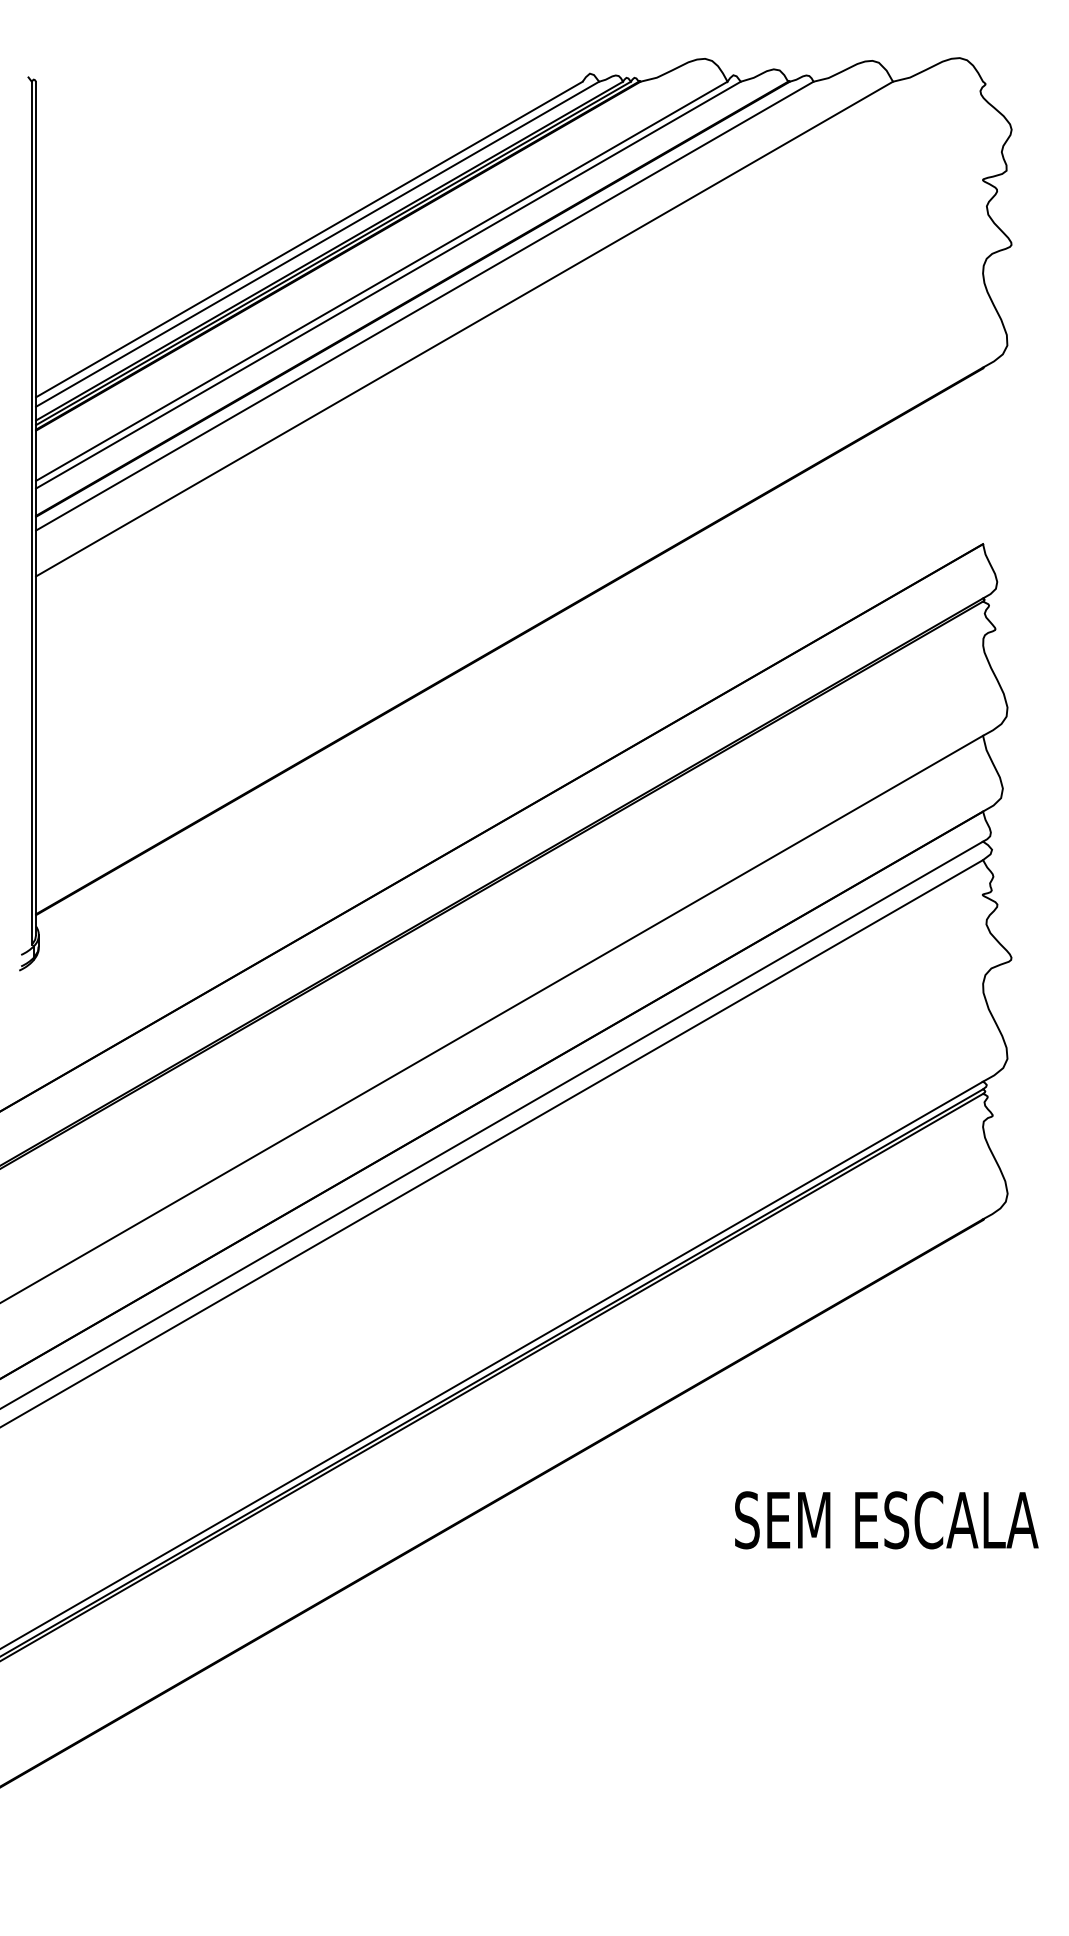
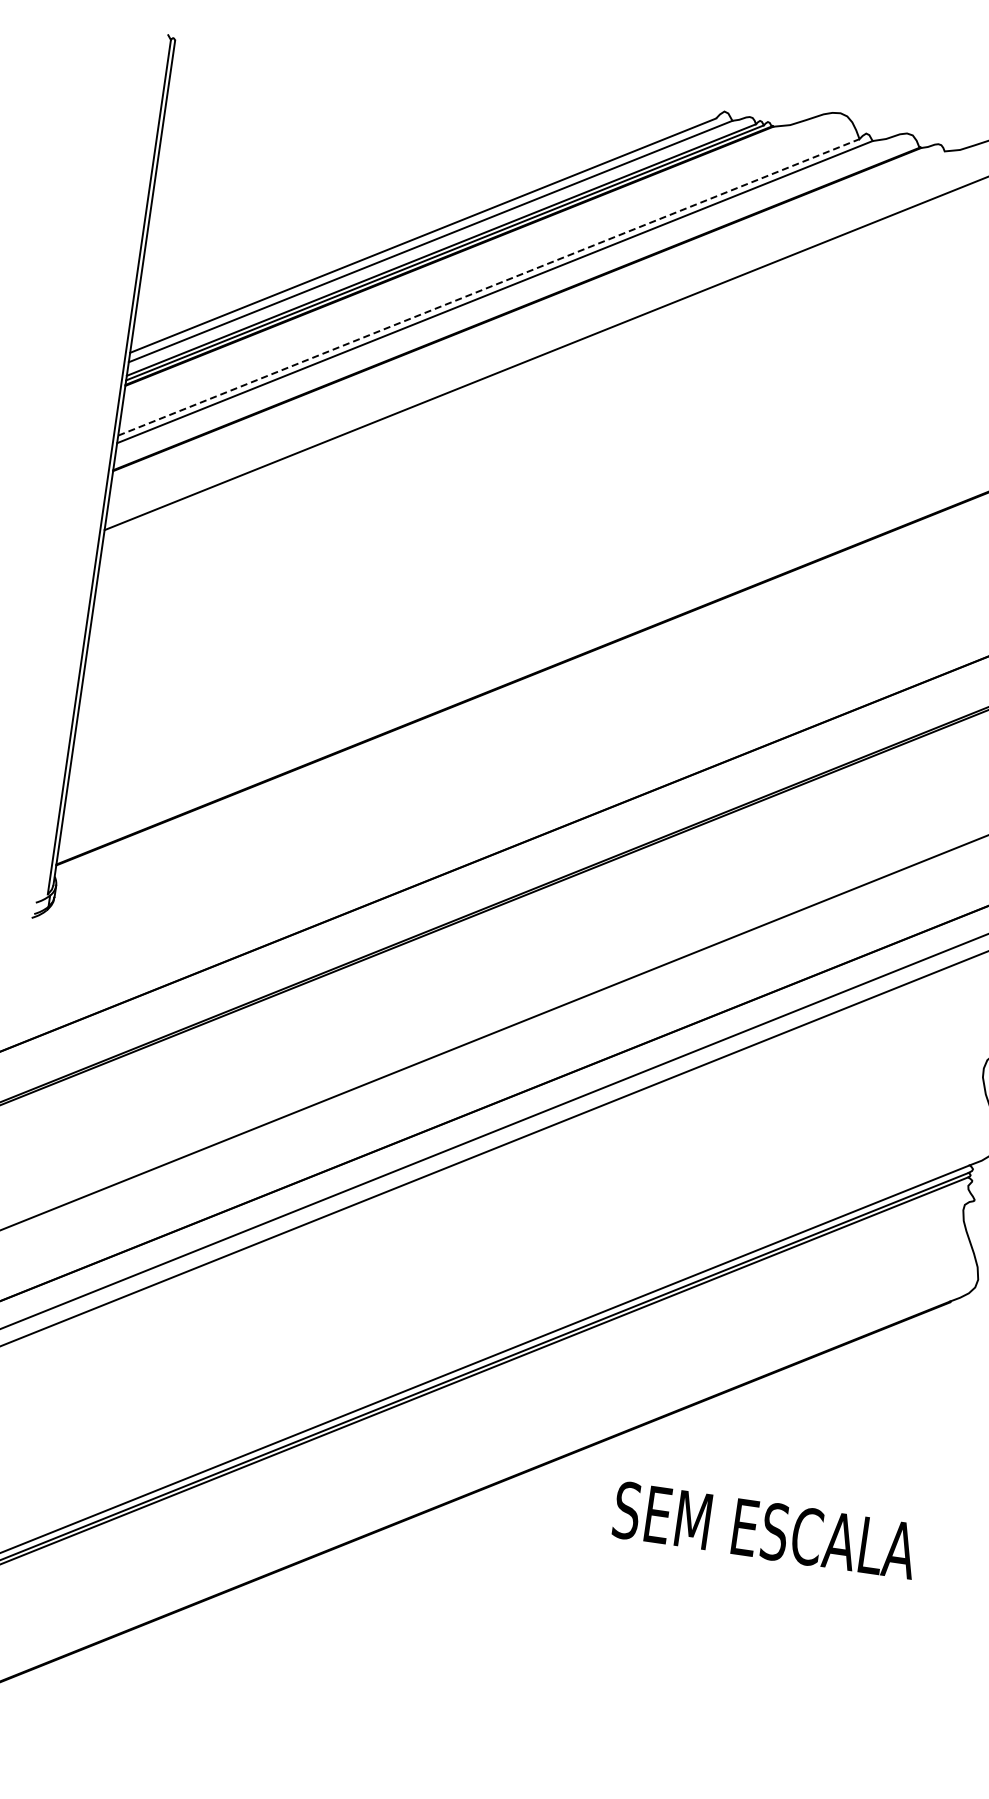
line: (382, 281) -> (489, 287), solid -> dashed
line: (424, 305) -> (527, 317), removed
text: (886, 1520) -> (765, 1530), moved

